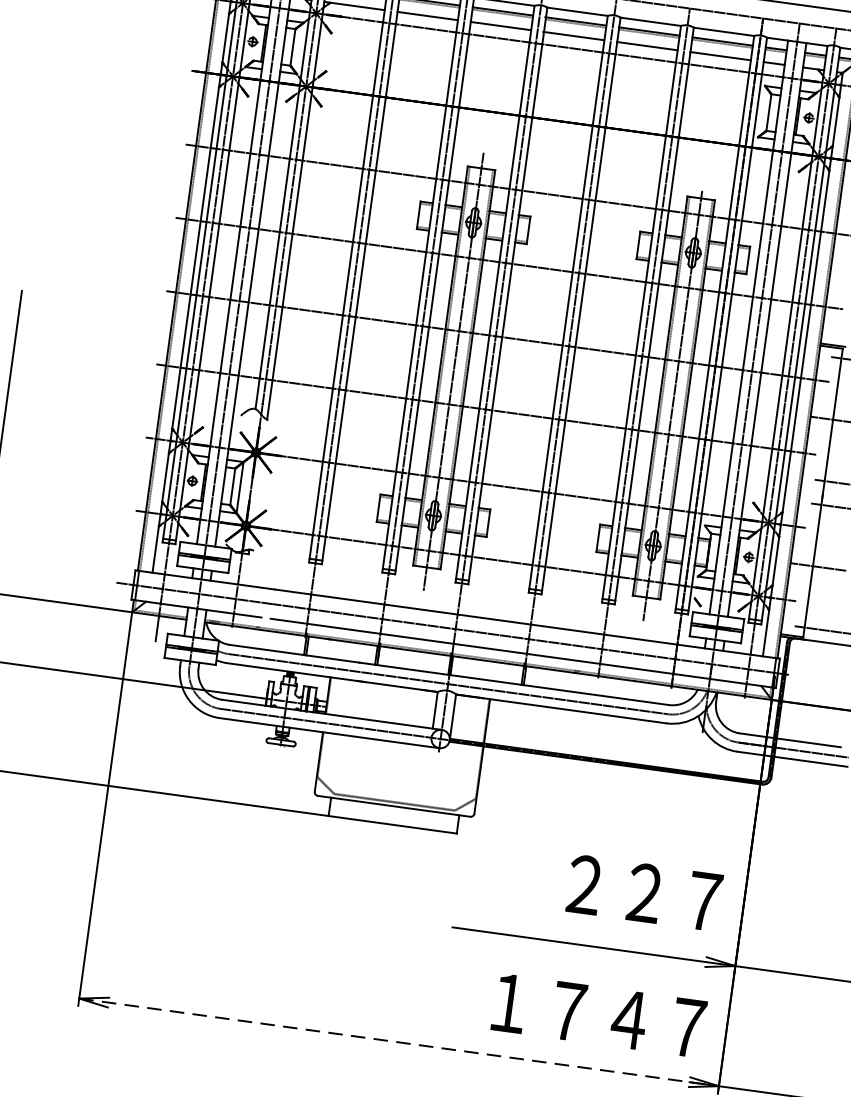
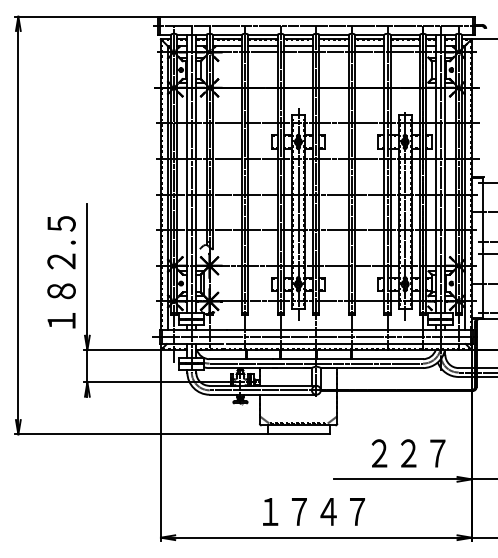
text: (644, 893) -> (408, 453), moved
text: (598, 1014) -> (313, 511), moved
line: (399, 1042) -> (316, 537), dashed -> solid

